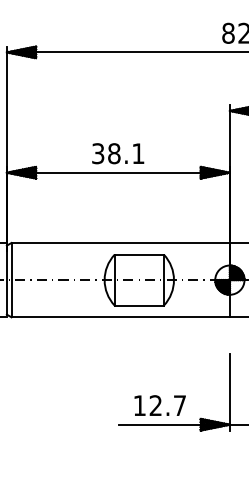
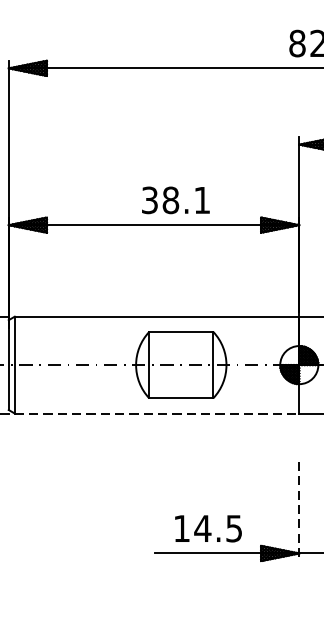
text: (118, 153) -> (176, 200), moved
line: (121, 317) -> (158, 413), solid -> dashed
line: (229, 393) -> (298, 512), solid -> dashed
text: (167, 405) -> (218, 528), 12.7 -> 14.5

